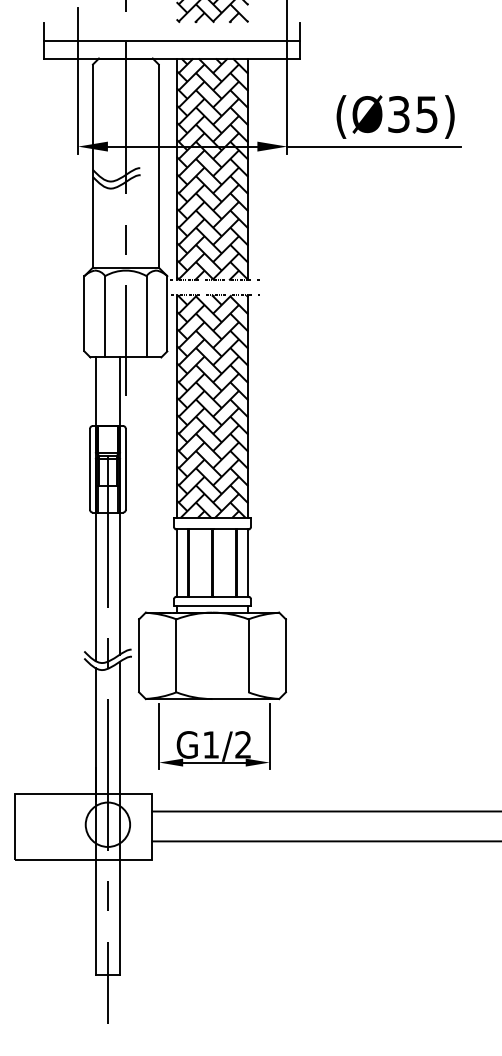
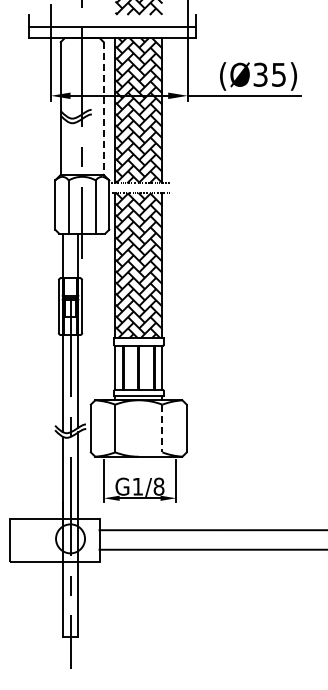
line: (158, 167) -> (103, 109), solid -> dashed
line: (248, 655) -> (162, 428), solid -> dashed
text: (242, 744) -> (158, 486), G1/2 -> G1/8

